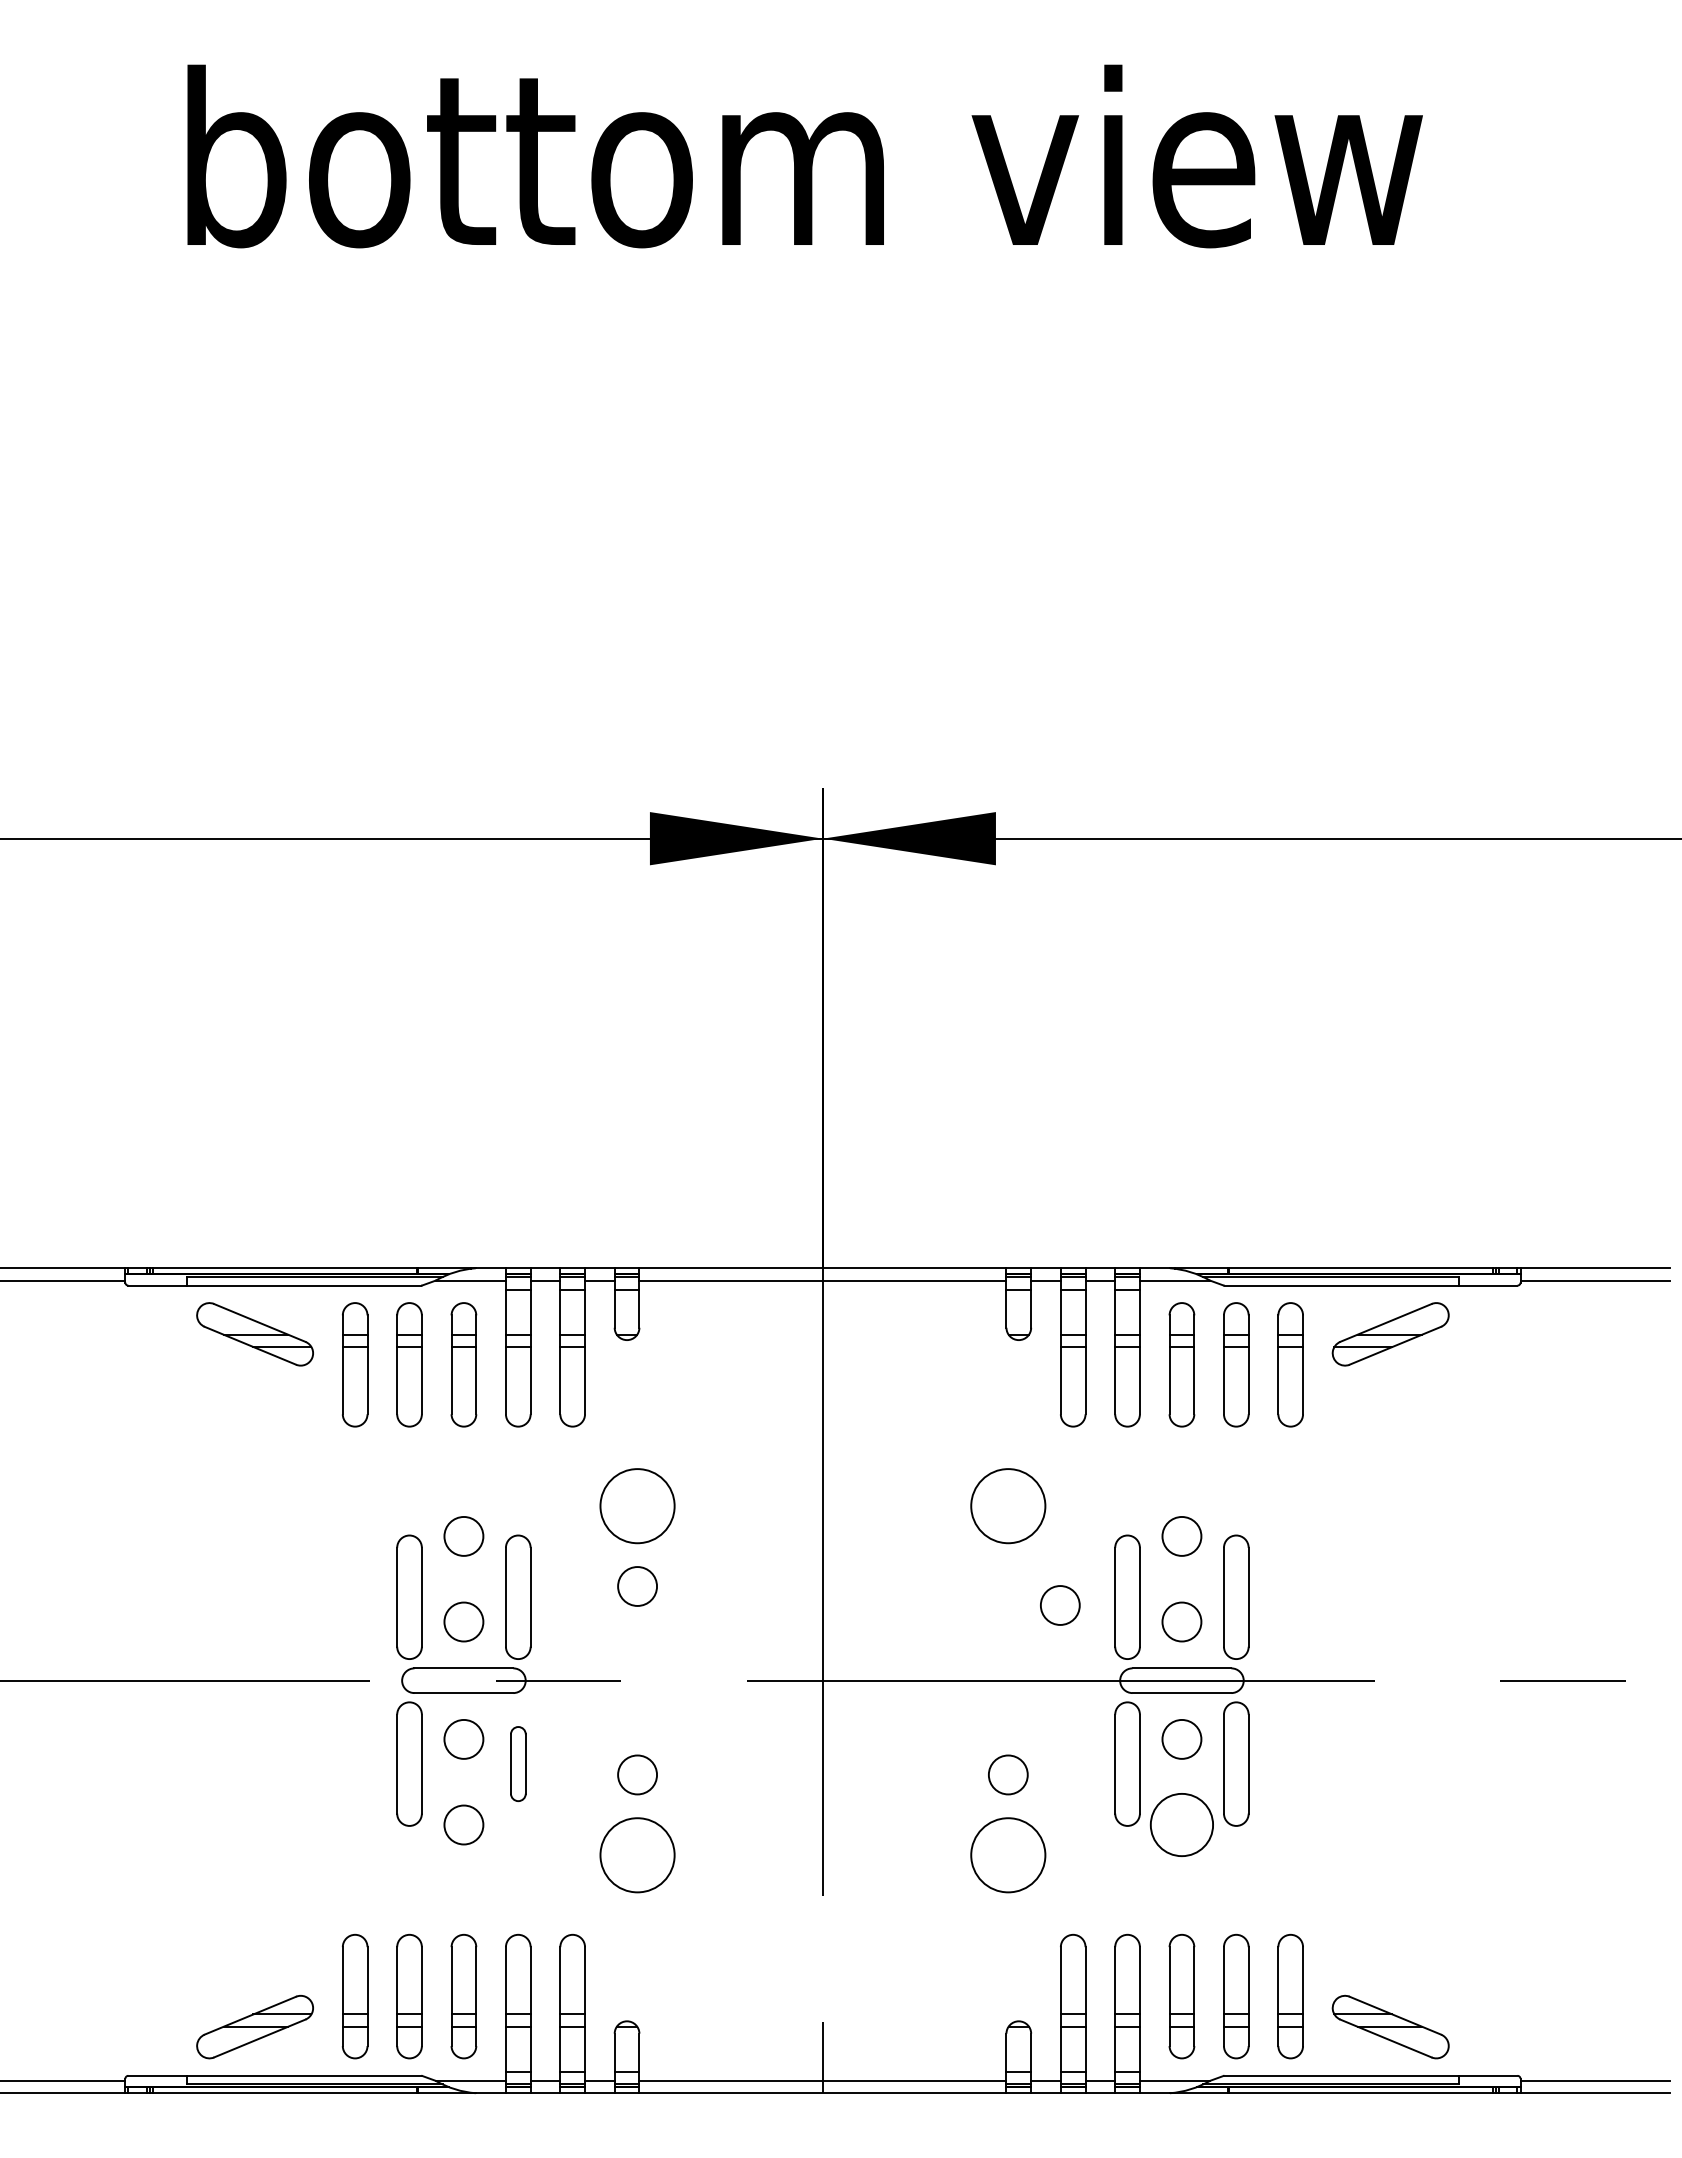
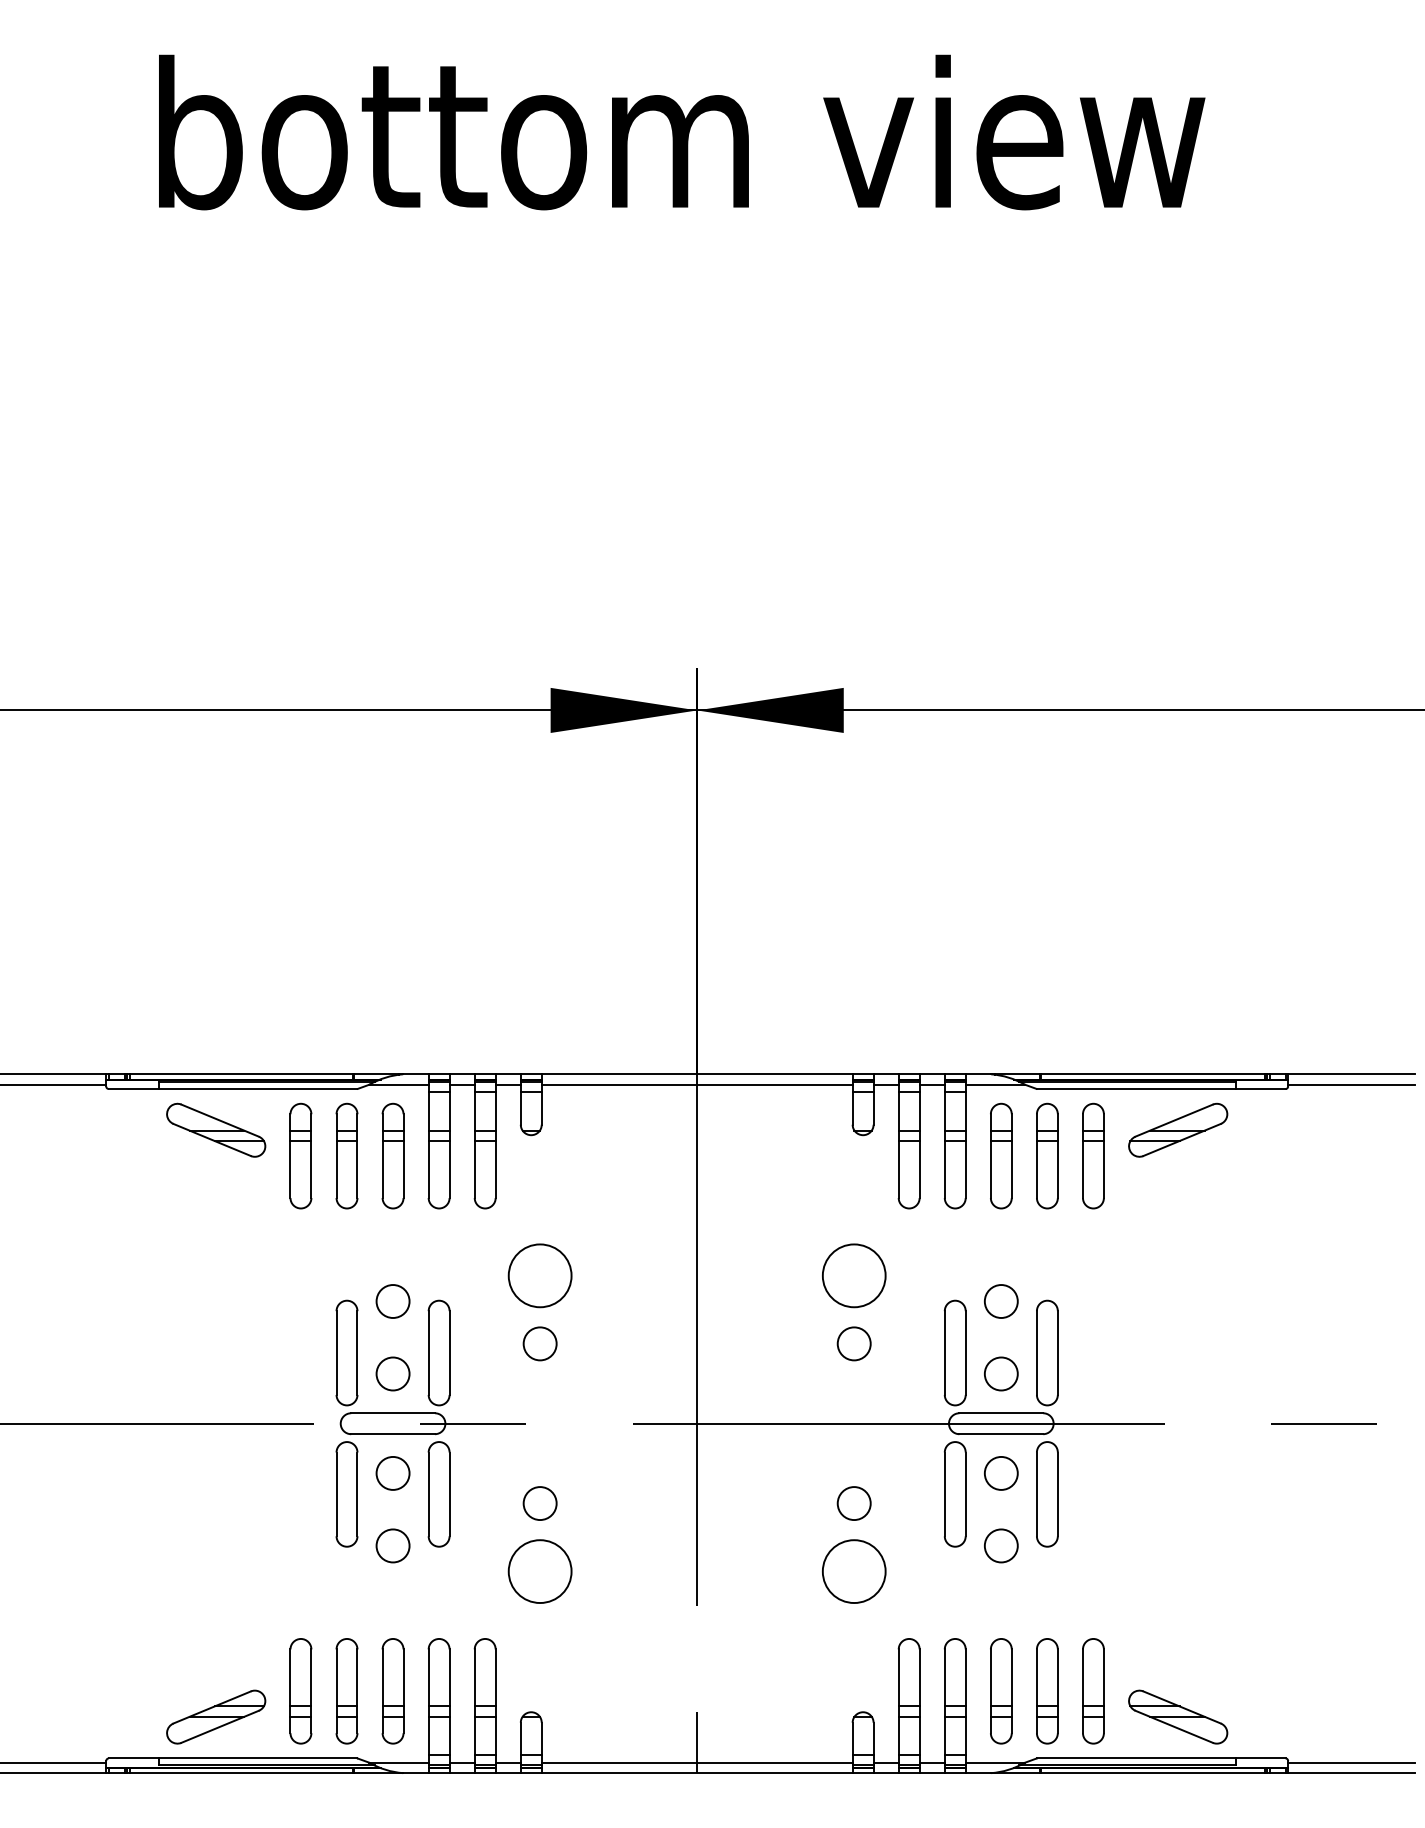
circle: (1060, 1605) -> (854, 1343), moved
part: (518, 1763) -> (439, 1493), size x1.67
circle: (1181, 1824) -> (1000, 1545), size x0.62

